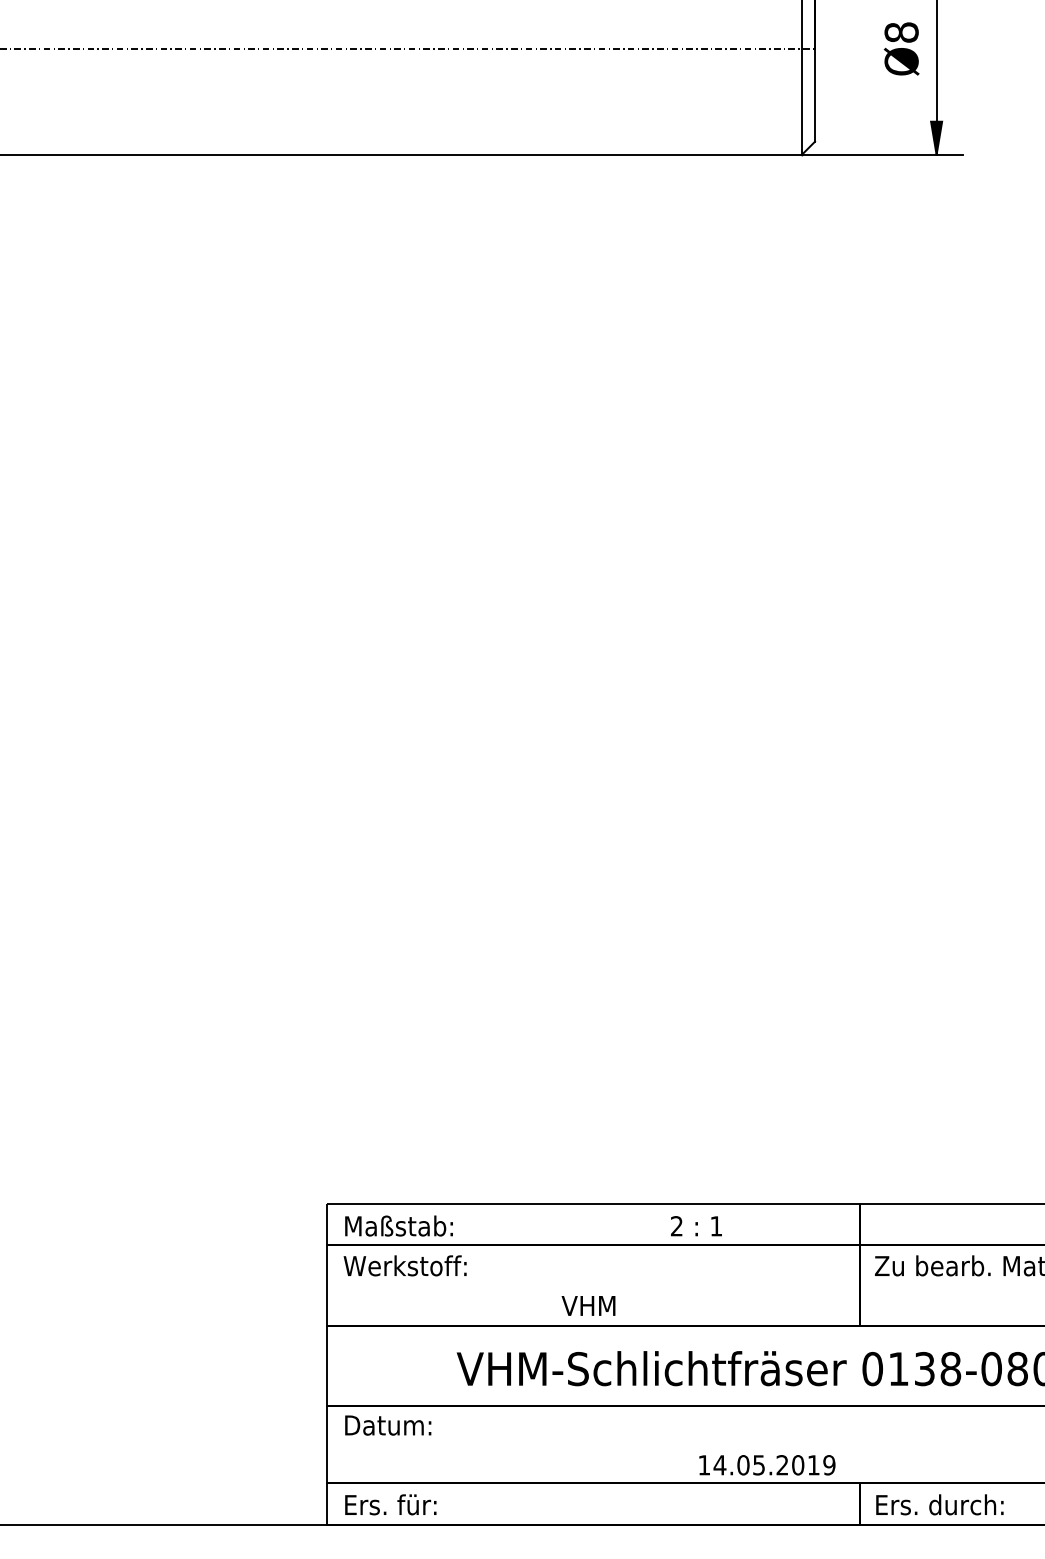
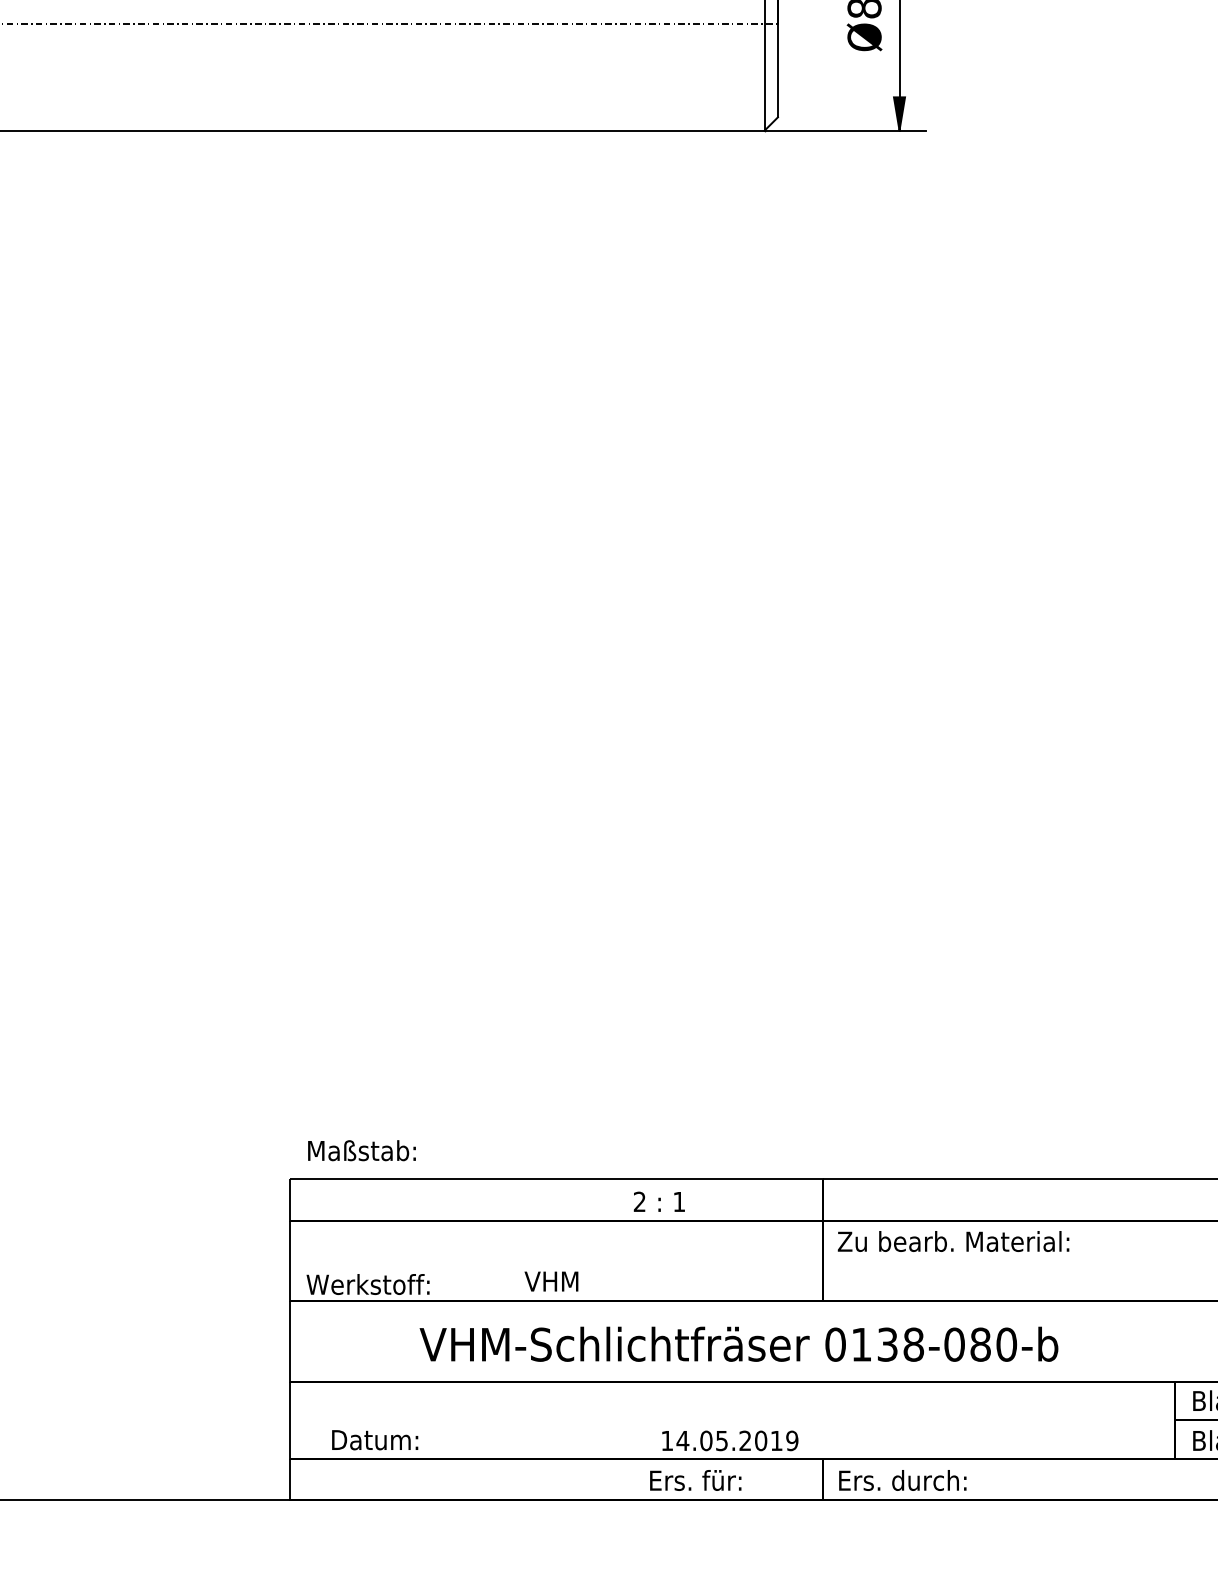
text: (398, 1225) -> (361, 1150), moved
text: (404, 1265) -> (367, 1284), moved
text: (388, 1425) -> (375, 1440), moved
text: (390, 1504) -> (695, 1480), moved

